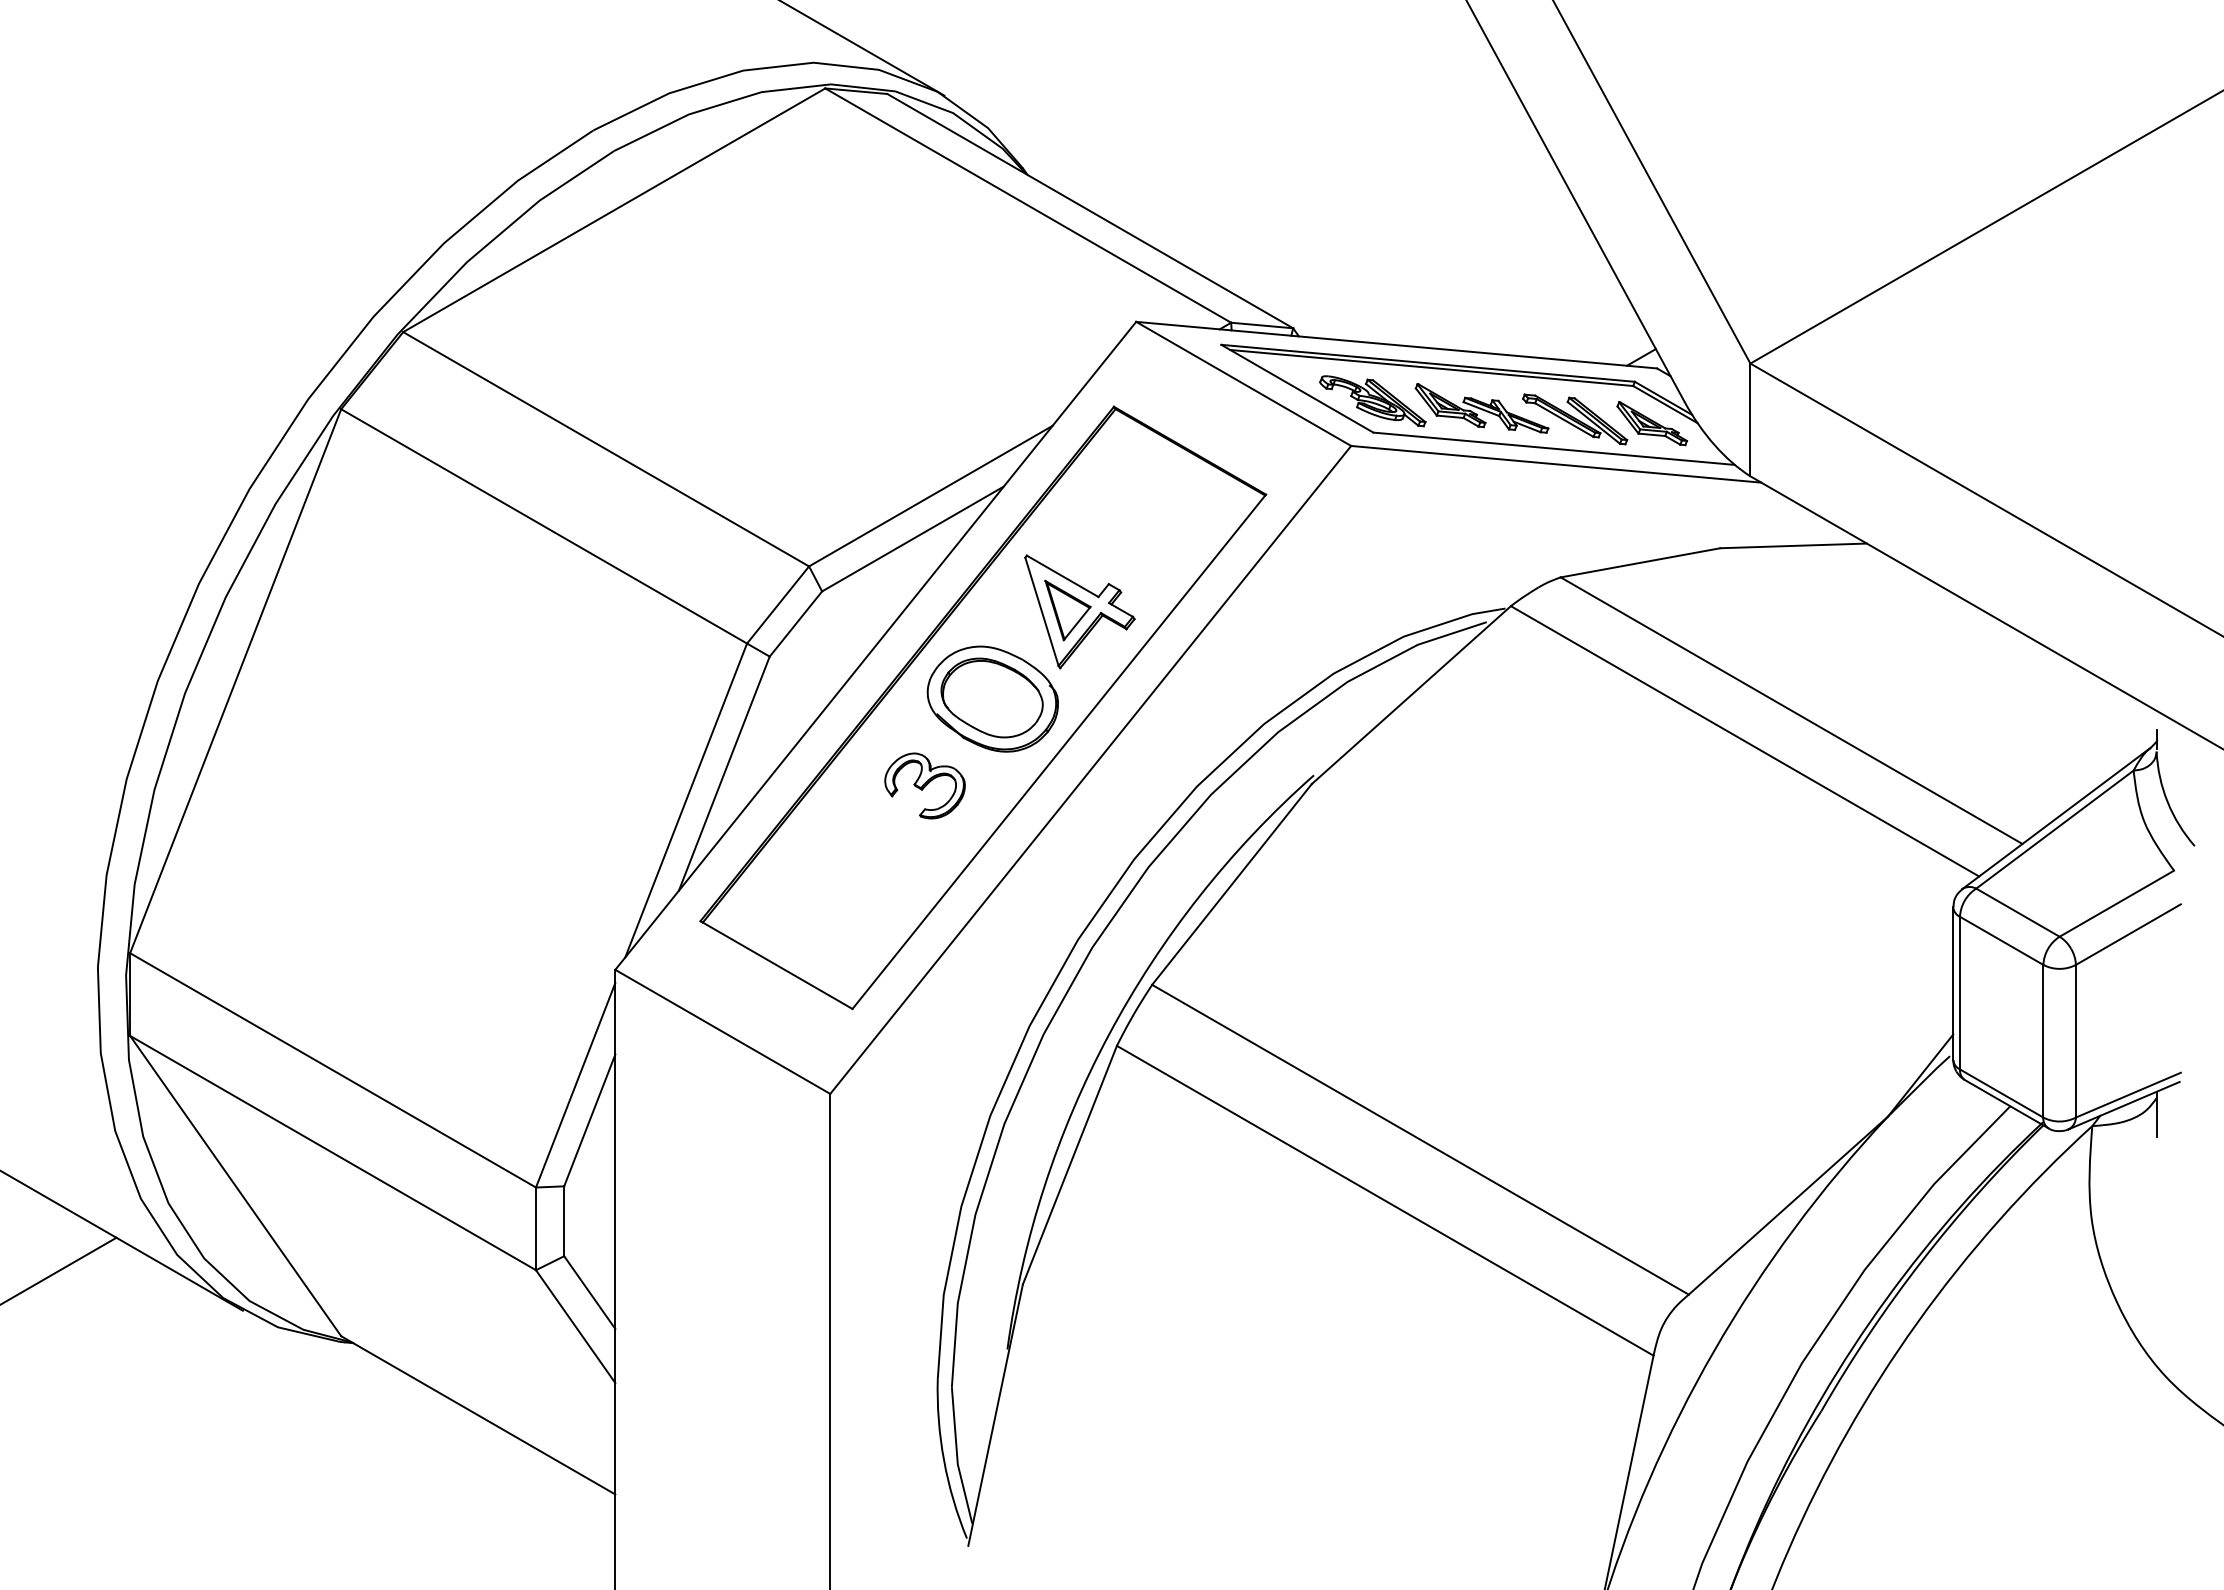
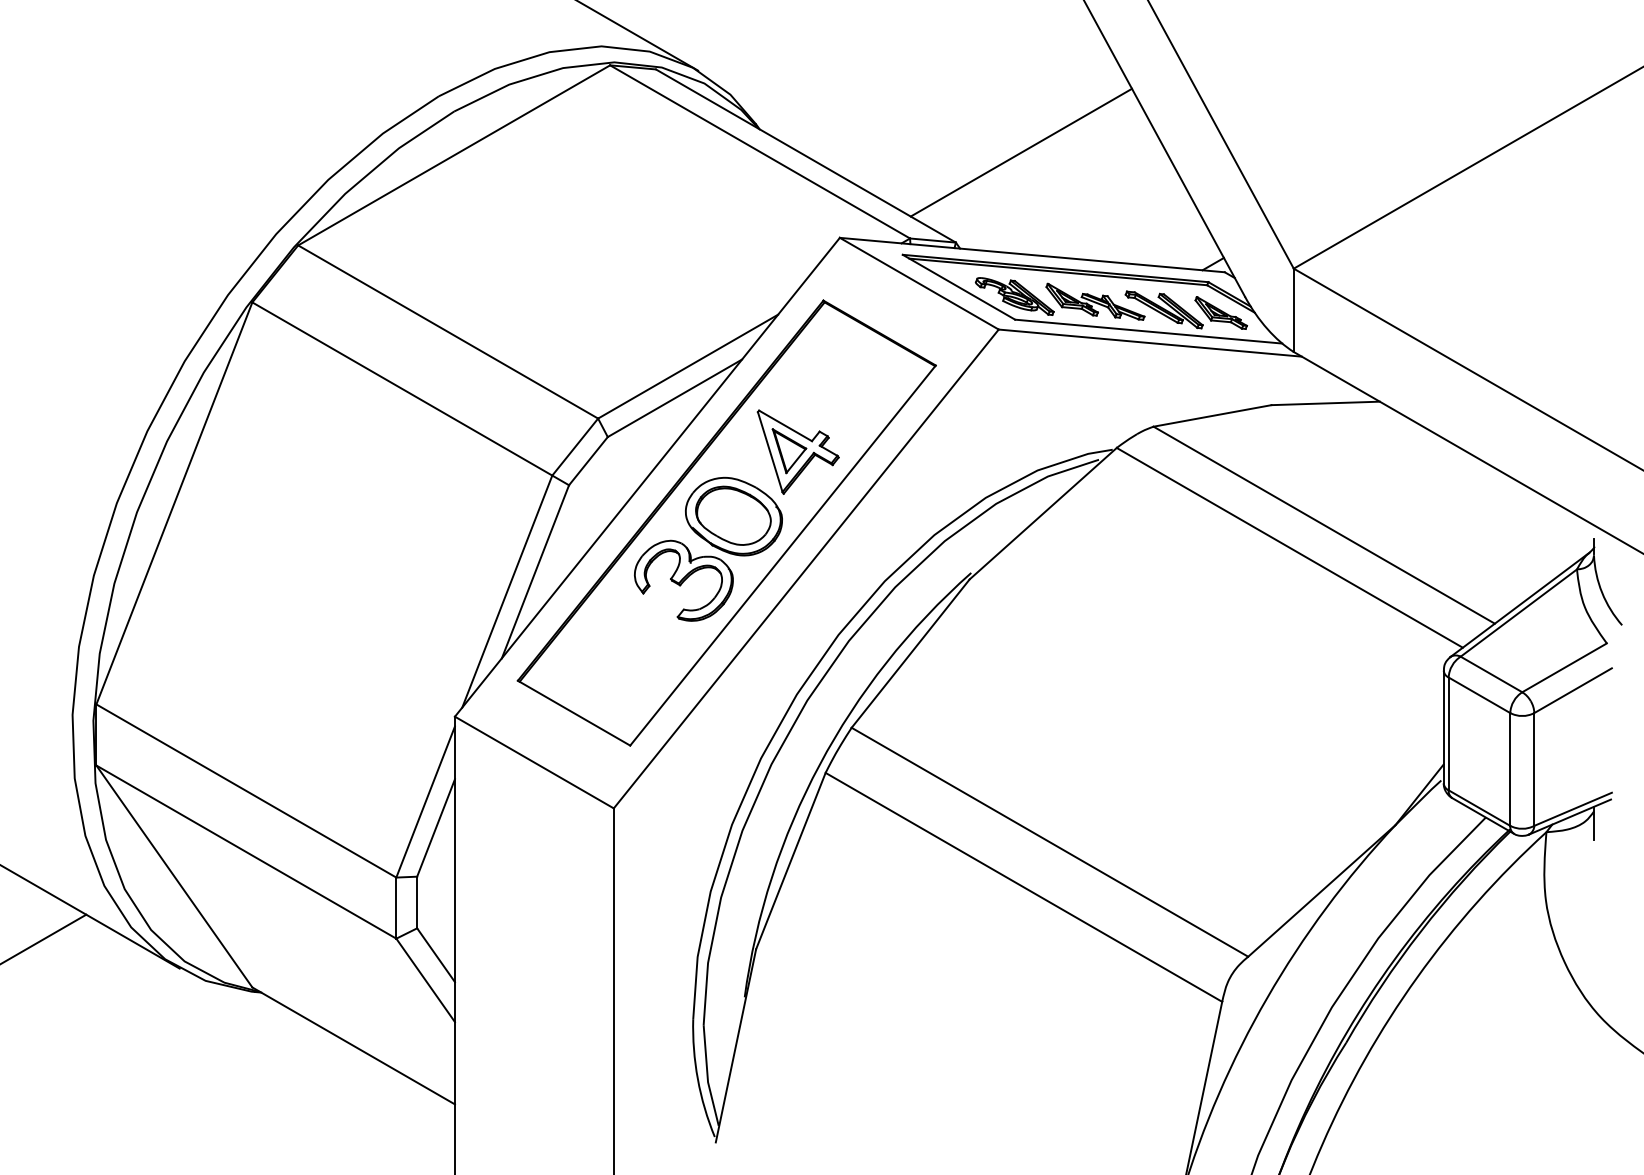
line: (1381, 206) -> (1021, 152), added
part: (924, 785) -> (683, 580), size x1.67

